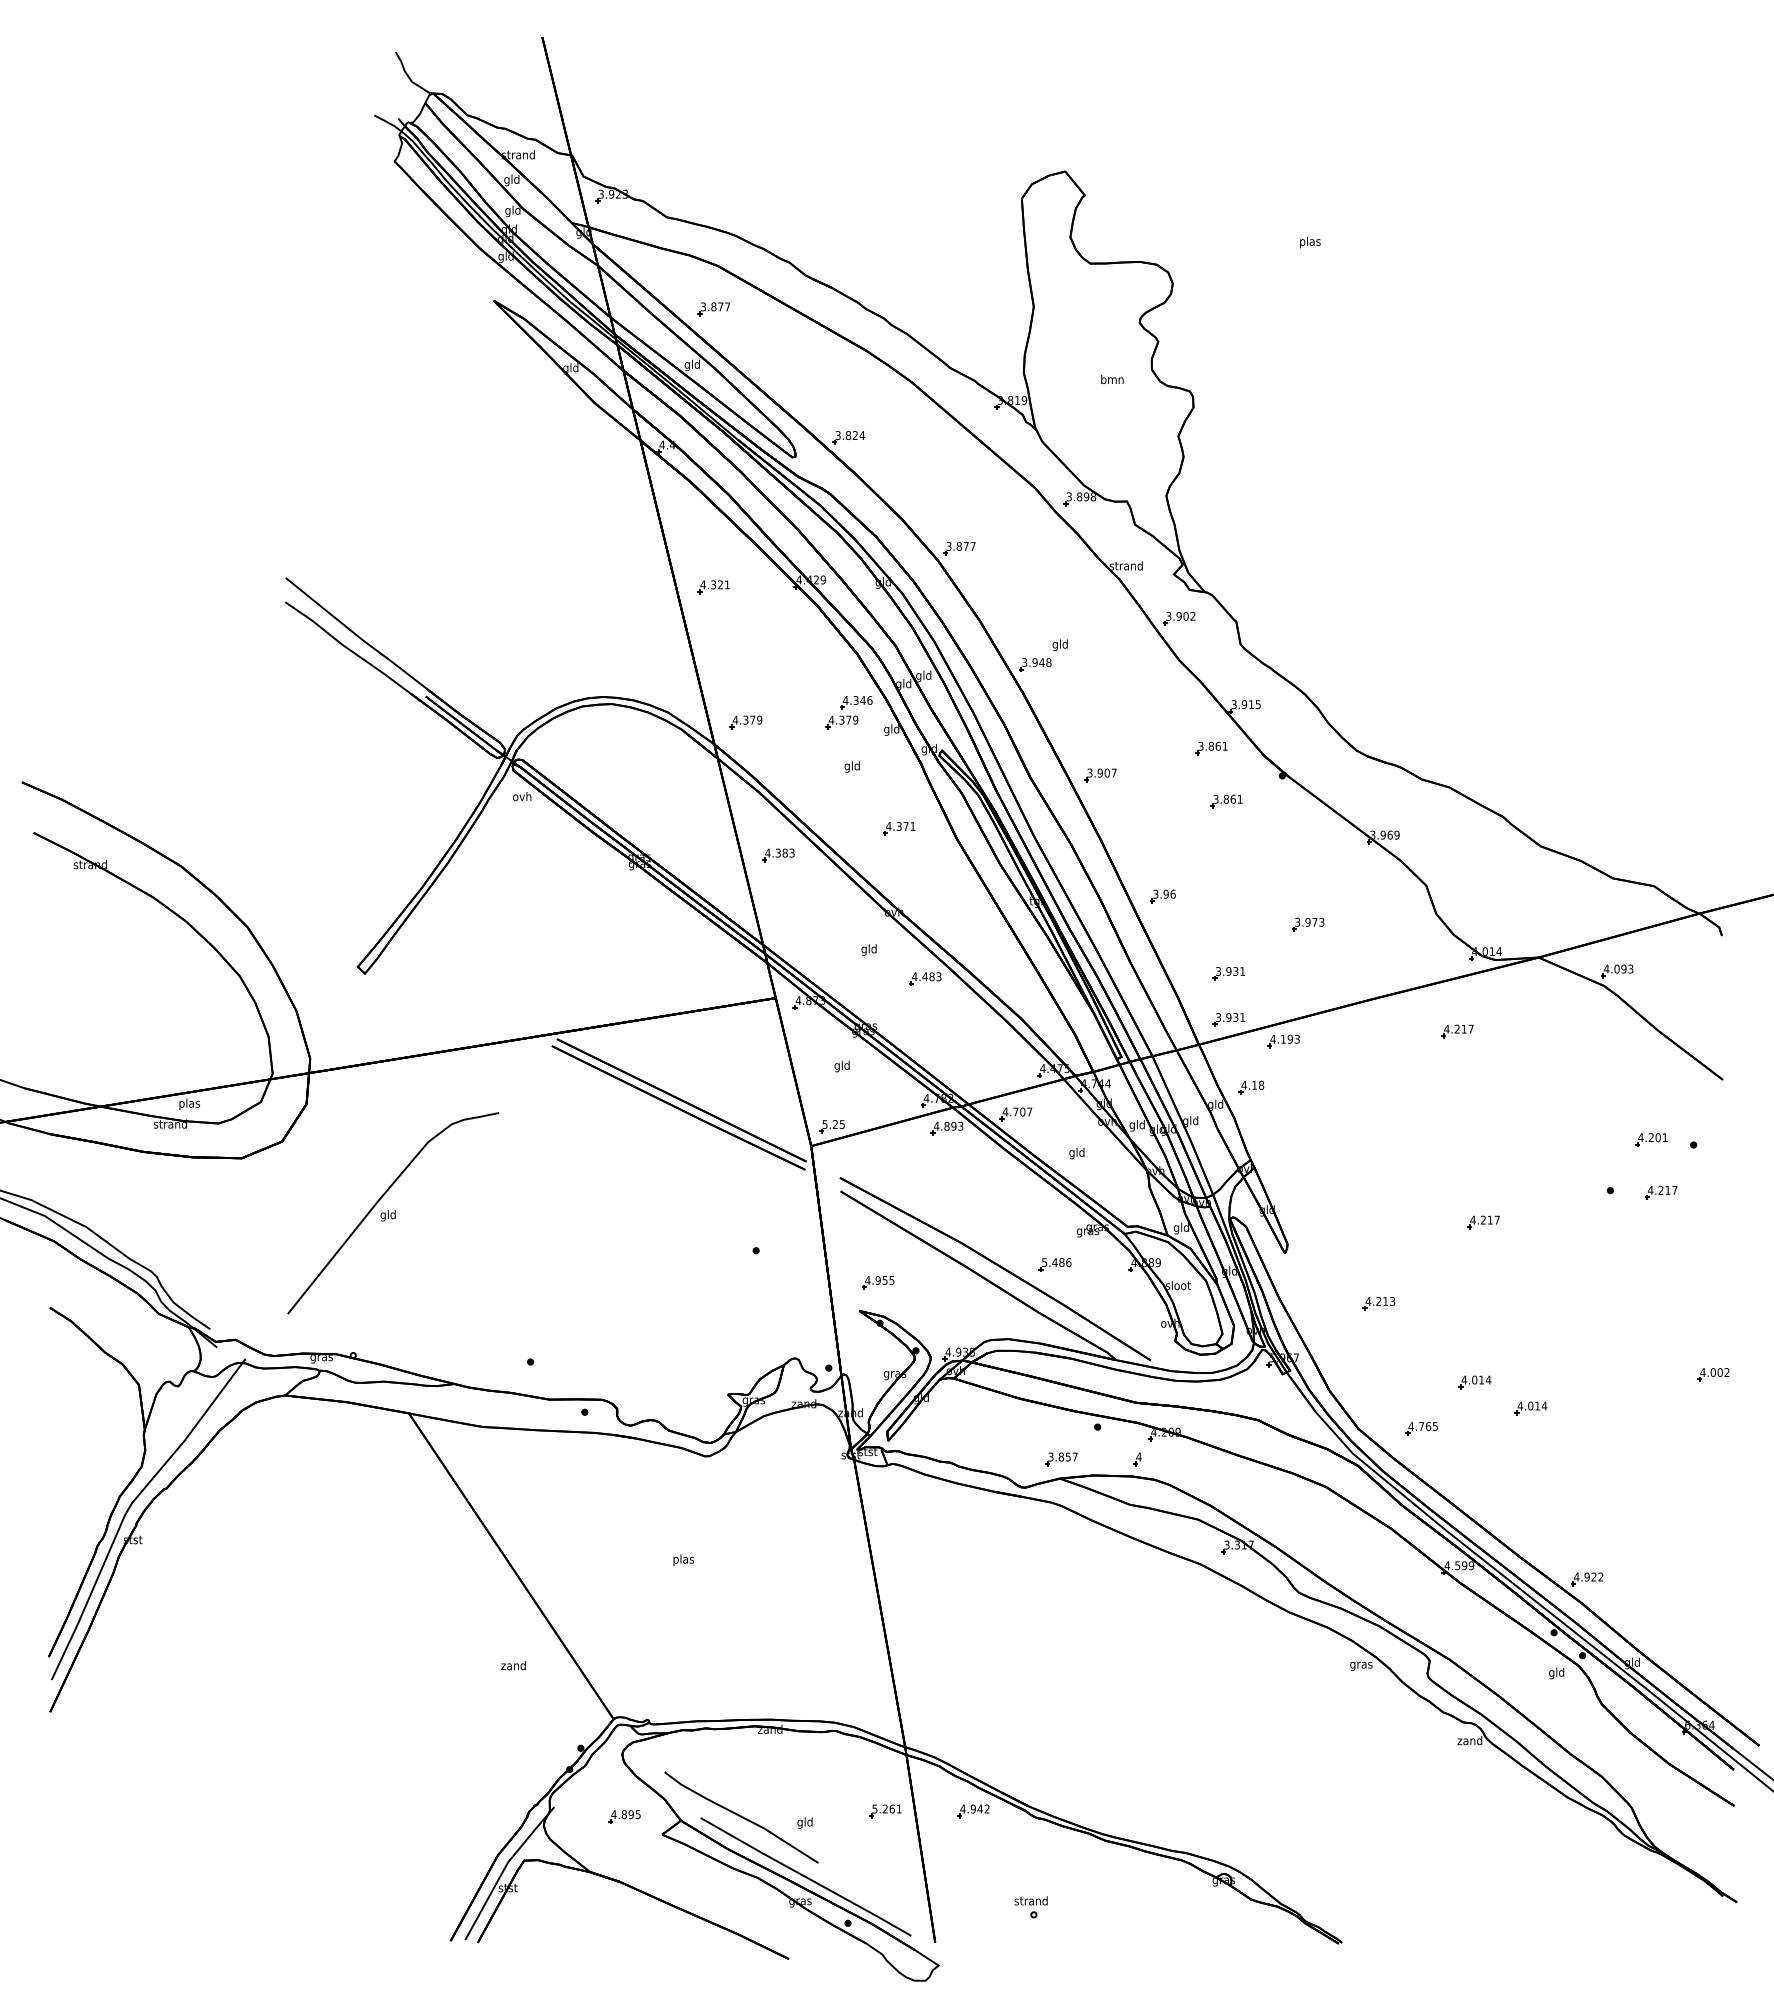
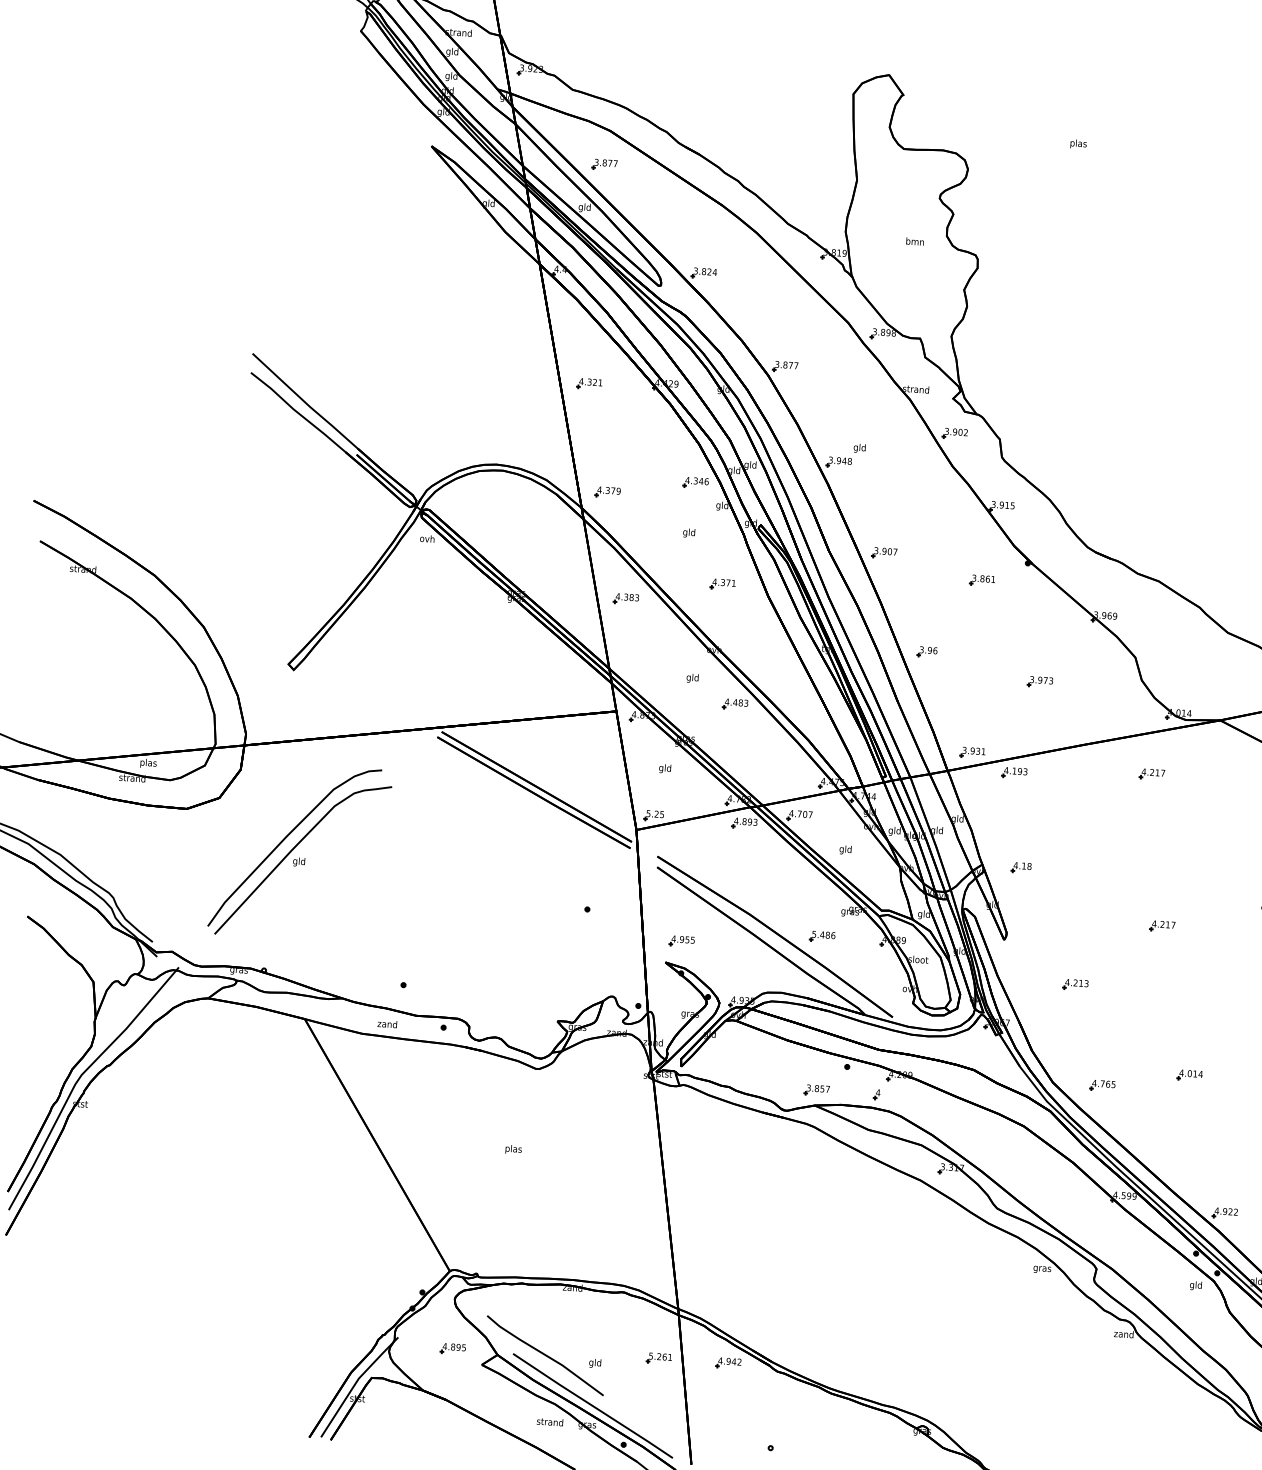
part: (841, 722) -> (683, 497), removed
part: (1211, 748) -> (973, 537), removed
part: (1228, 973) -> (974, 716), removed
part: (1251, 1087) -> (1021, 867), moved
curve: (369, 1187) -> (285, 838), added
part: (1474, 1382) -> (1146, 1052), removed
text: (513, 1665) -> (387, 1024), moved
text: (1030, 1900) -> (549, 1421), moved

